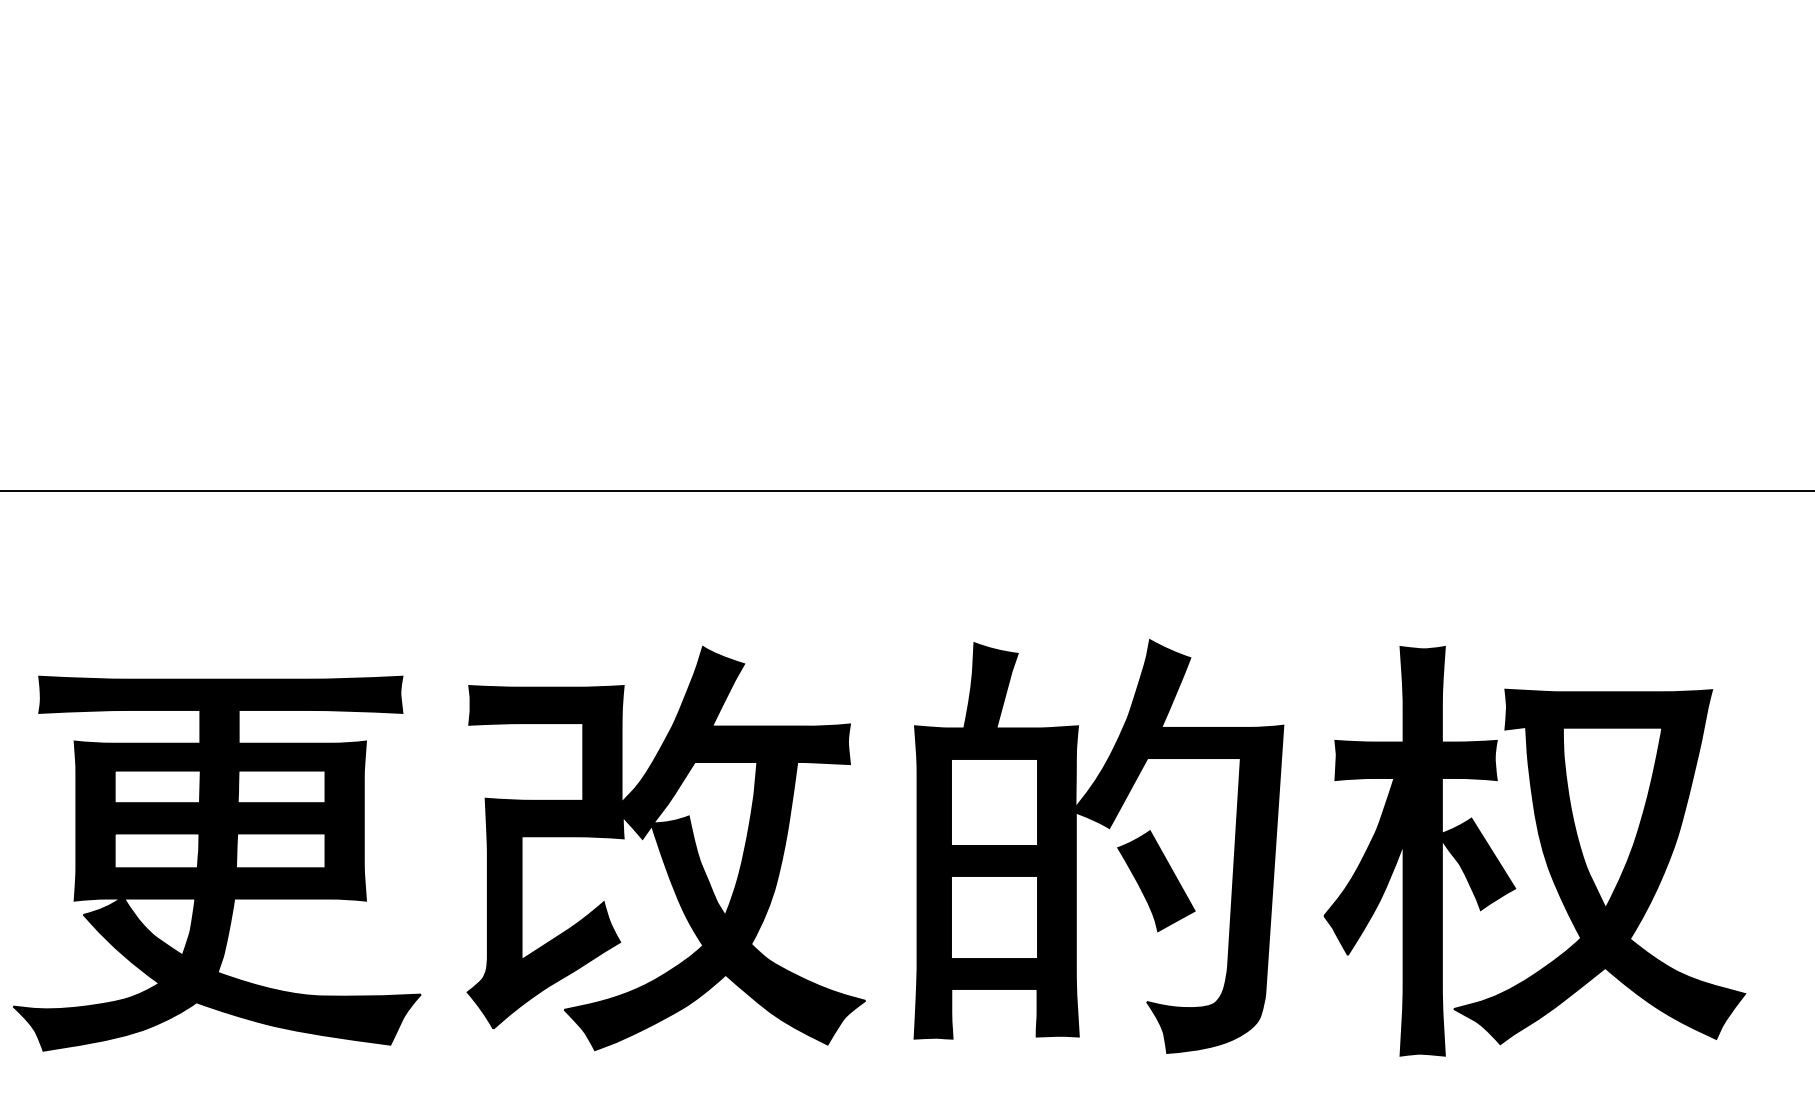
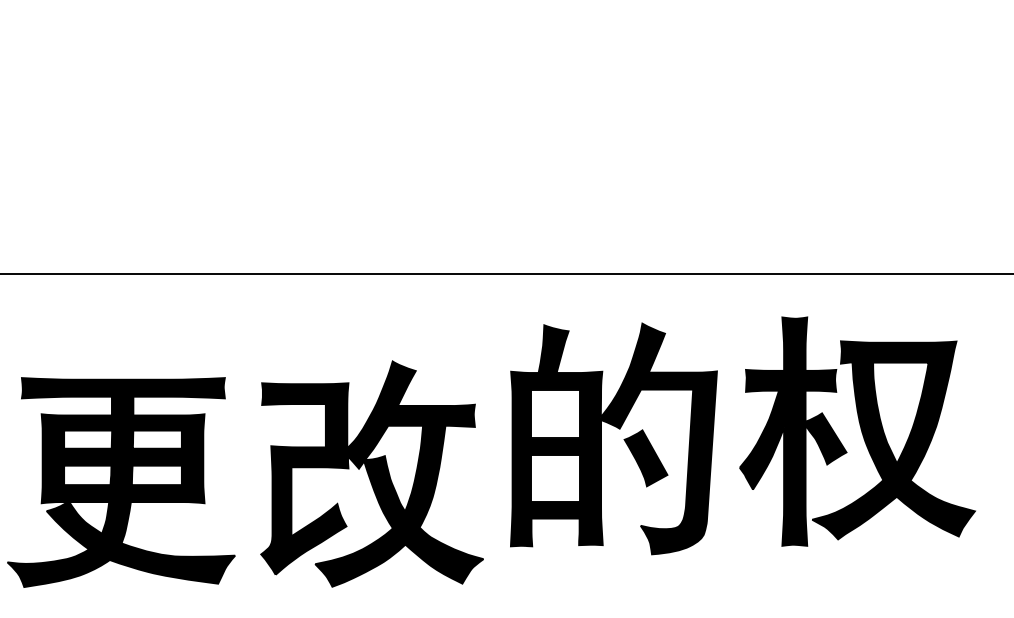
part: (1116, 847) -> (623, 439), moved
part: (1534, 851) -> (857, 431), moved

